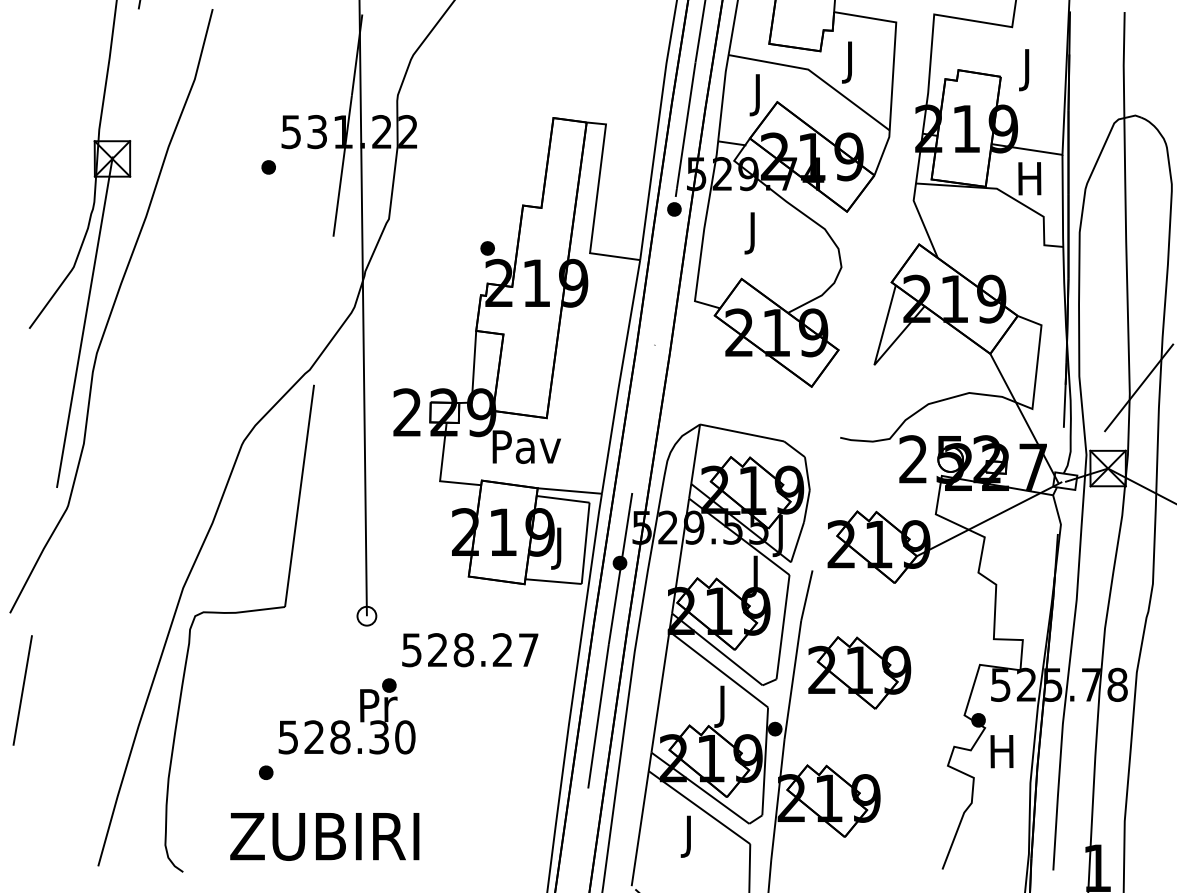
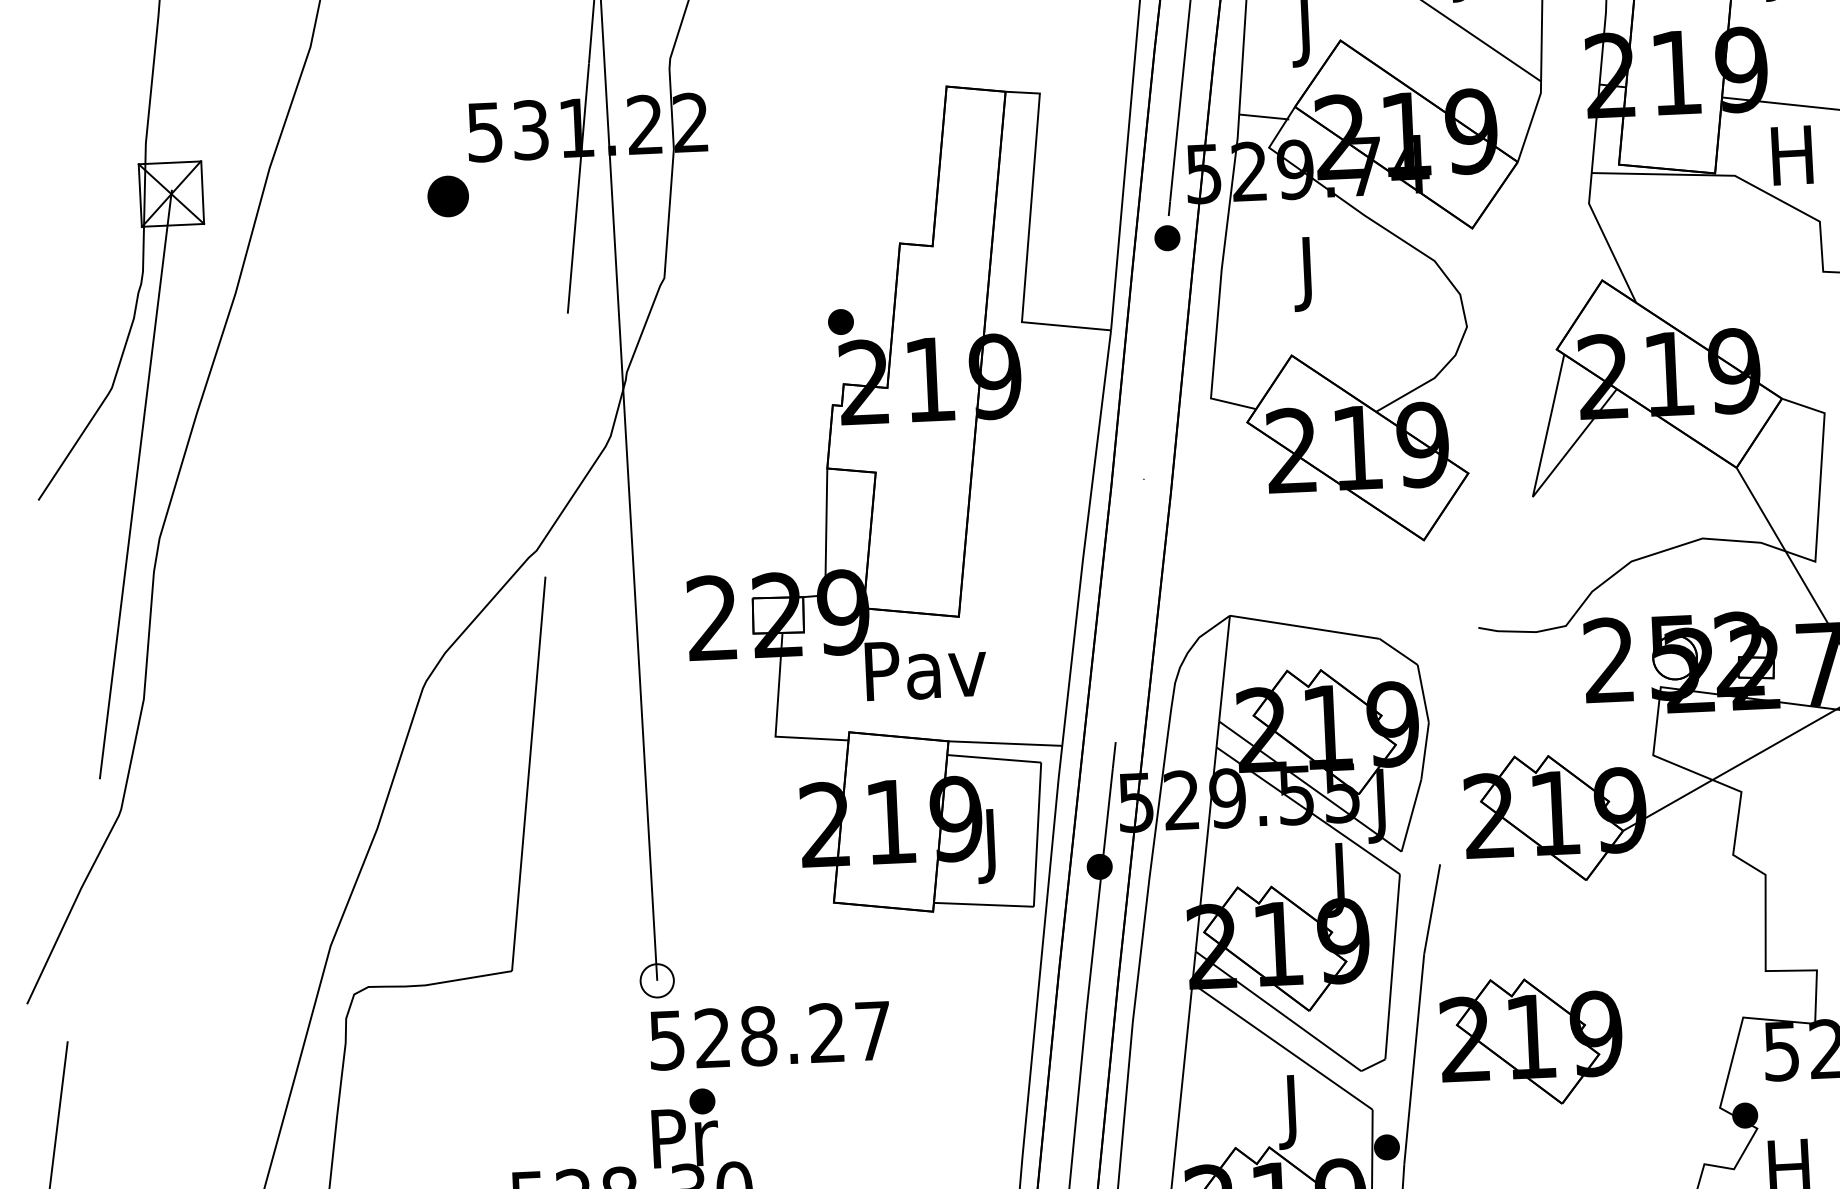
part: (268, 167) -> (447, 196), size x1.6
text: (470, 650) -> (770, 1036), moved

